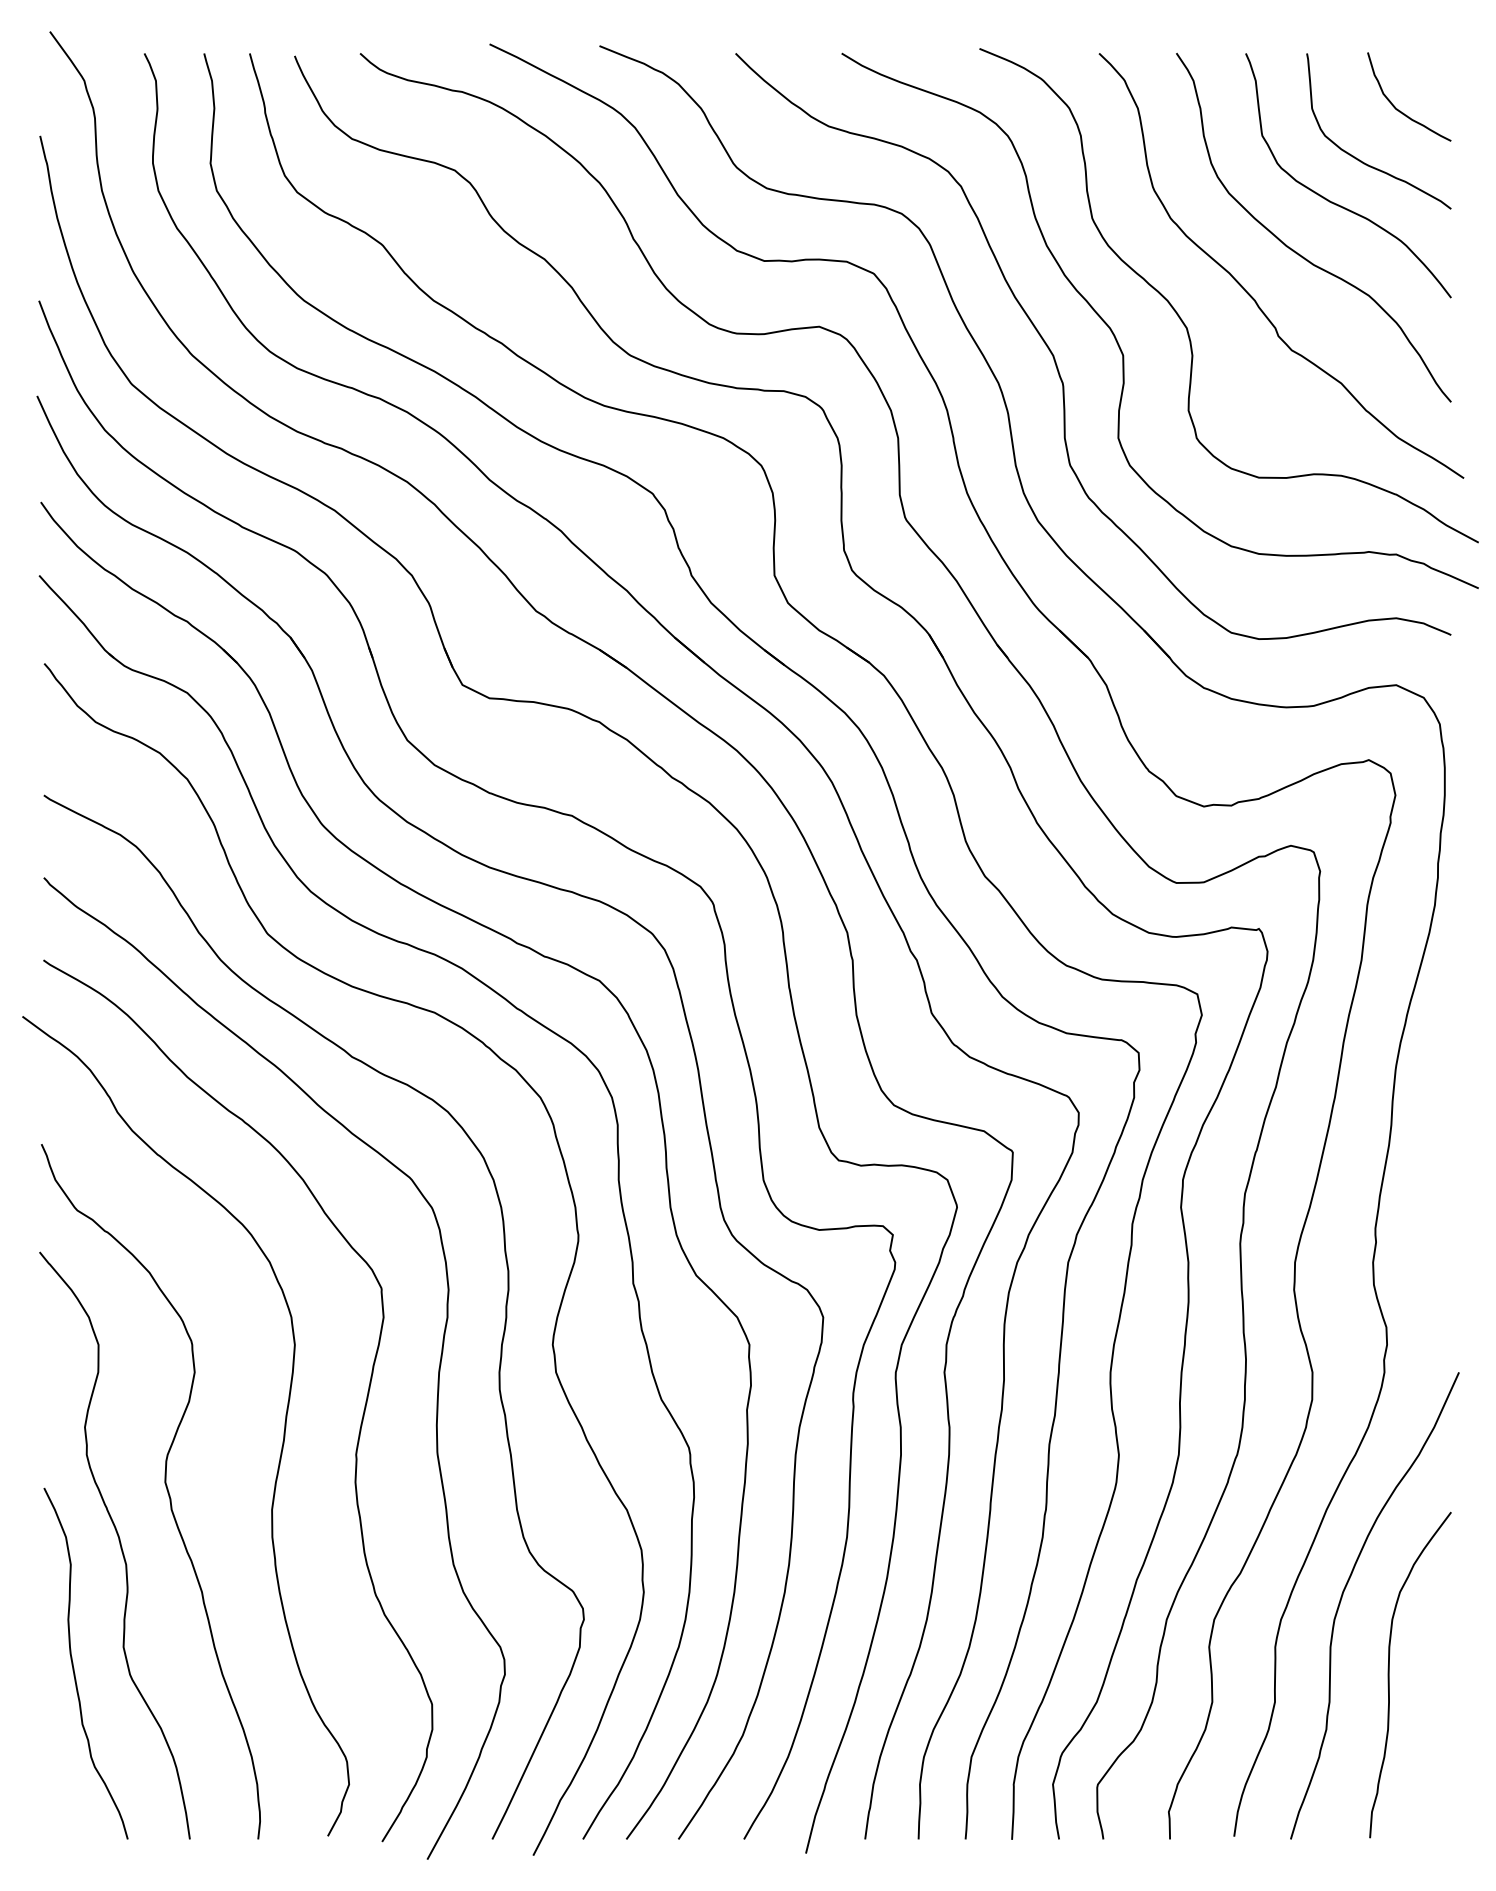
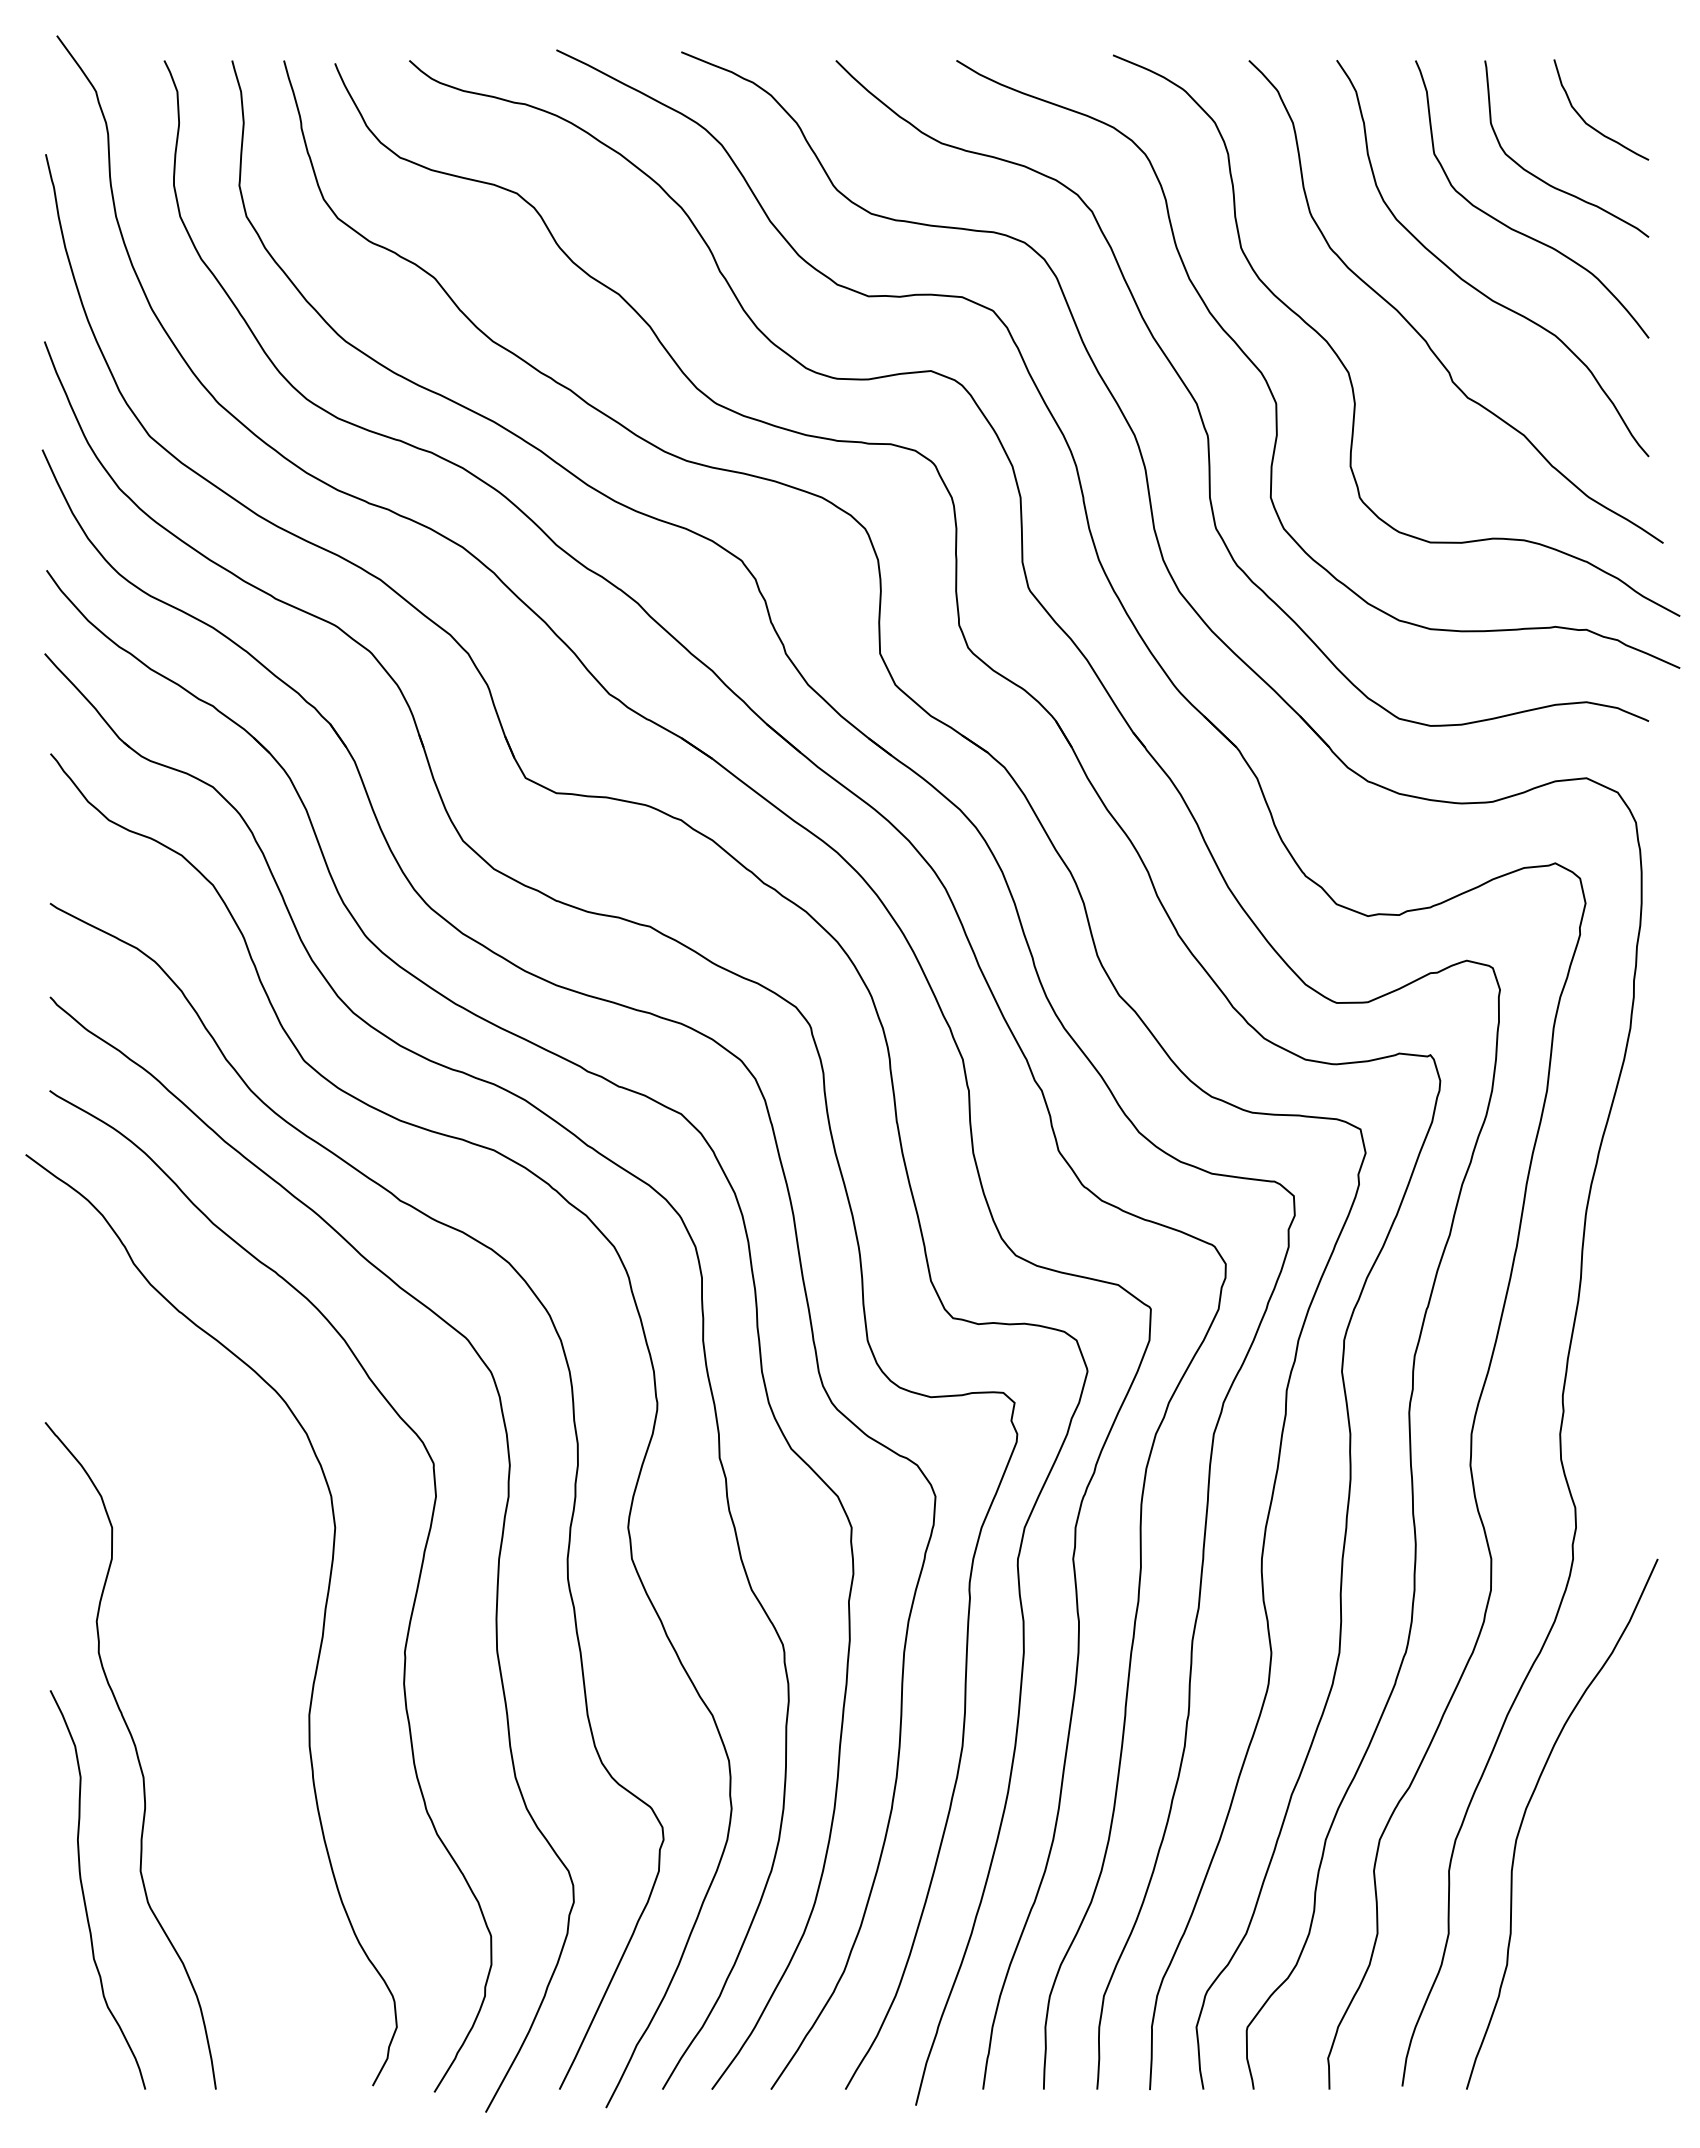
curve: (165, 1486) -> (188, 1688), removed
curve: (1389, 1674) -> (1578, 1902), removed

